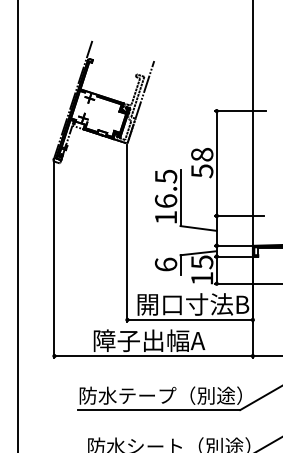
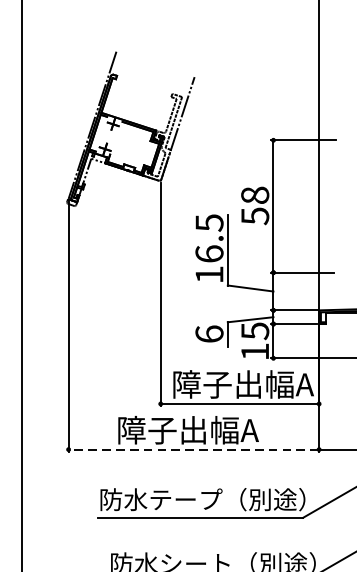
text: (193, 304) -> (244, 384), 開口寸法B -> 障子出幅A
line: (153, 356) -> (193, 450), solid -> dashed

